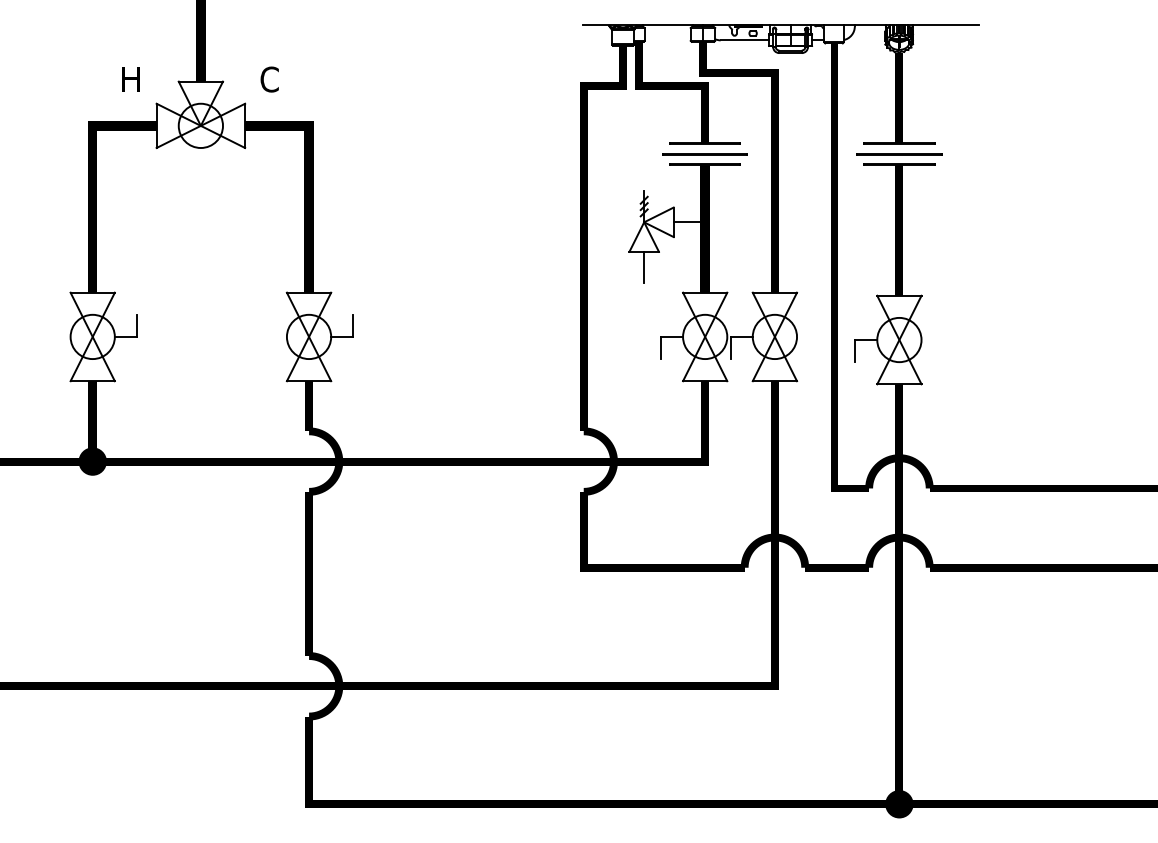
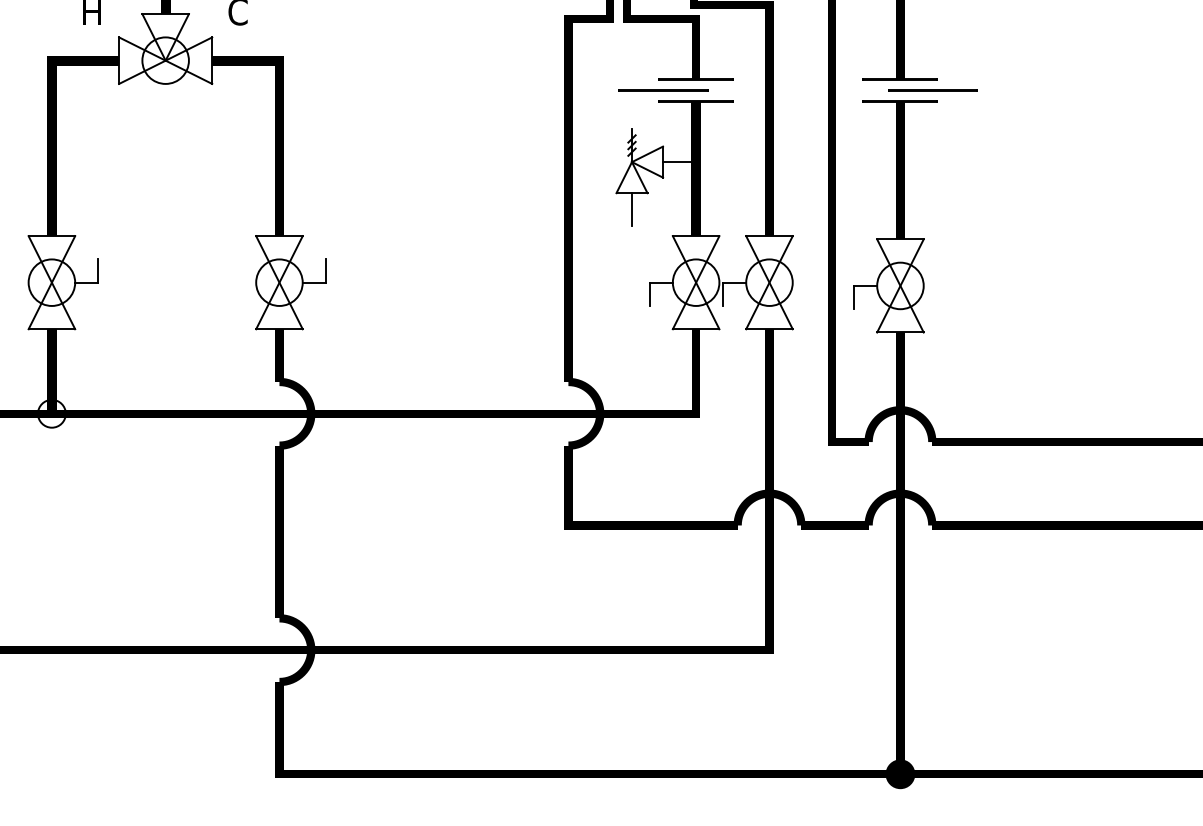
line: (704, 154) -> (662, 90), moved
line: (899, 154) -> (933, 90), moved
fill: (92, 461) -> (51, 413), removed

